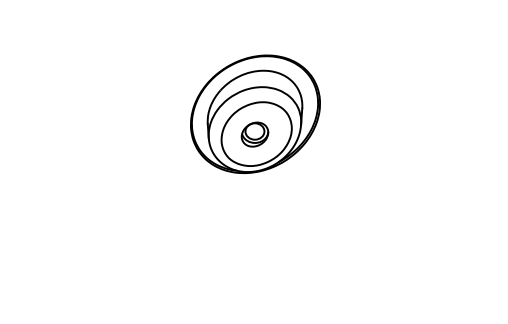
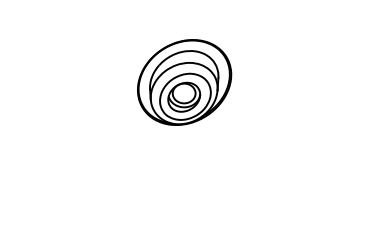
part: (254, 134) -> (183, 97), size x1.67

